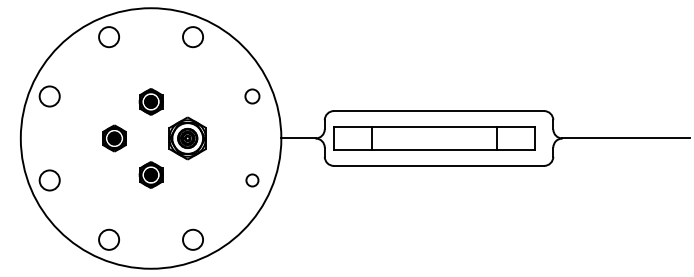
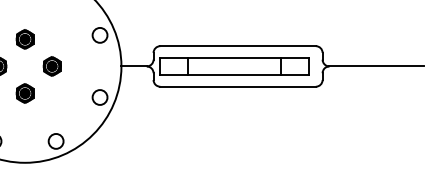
circle: (252, 96) -> (100, 35), size x1.43
part: (187, 138) -> (52, 66), size x0.62
circle: (252, 180) -> (100, 97), size x1.67

